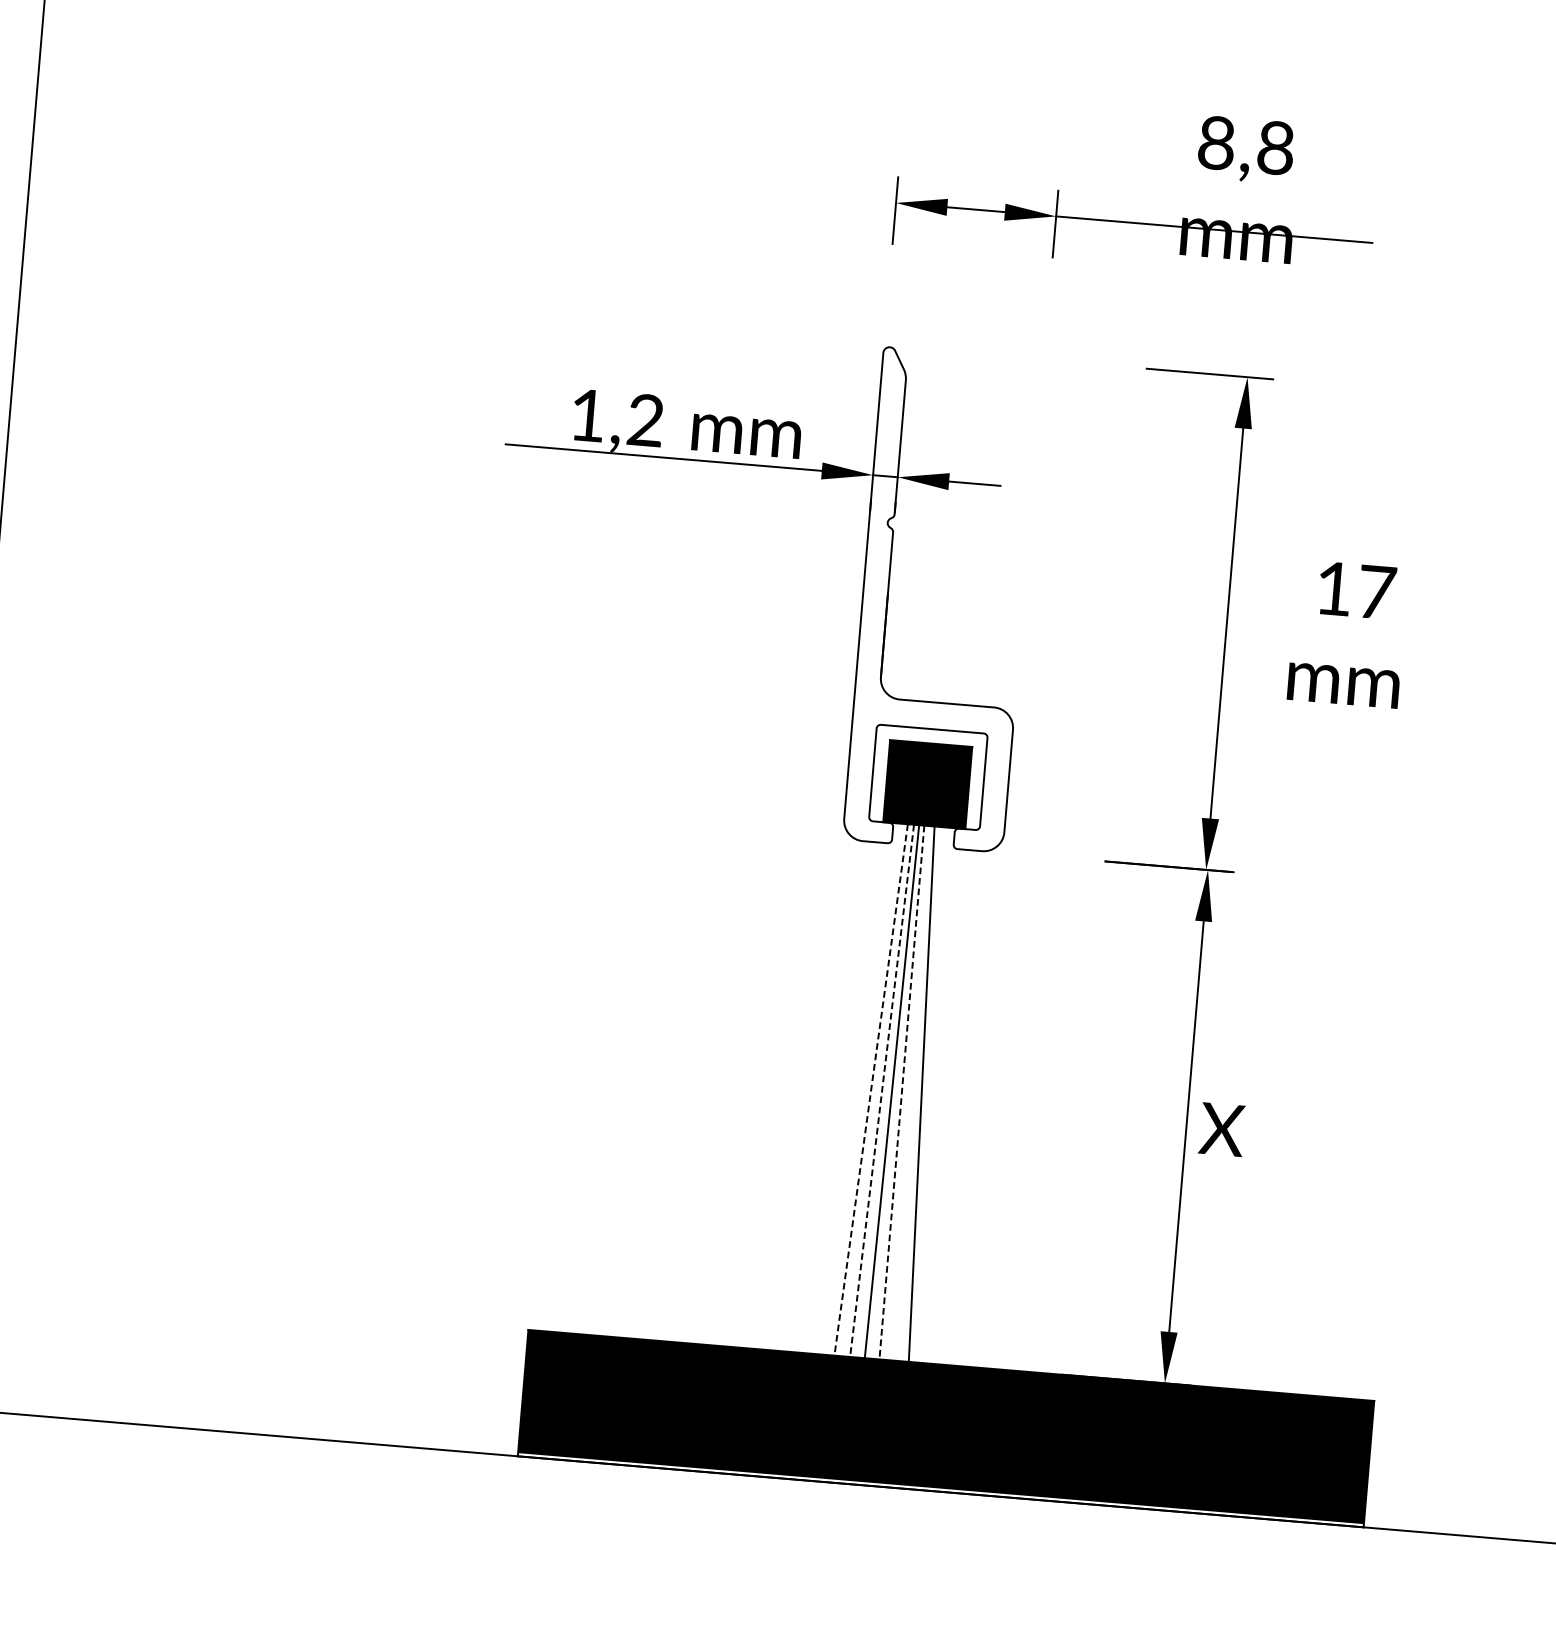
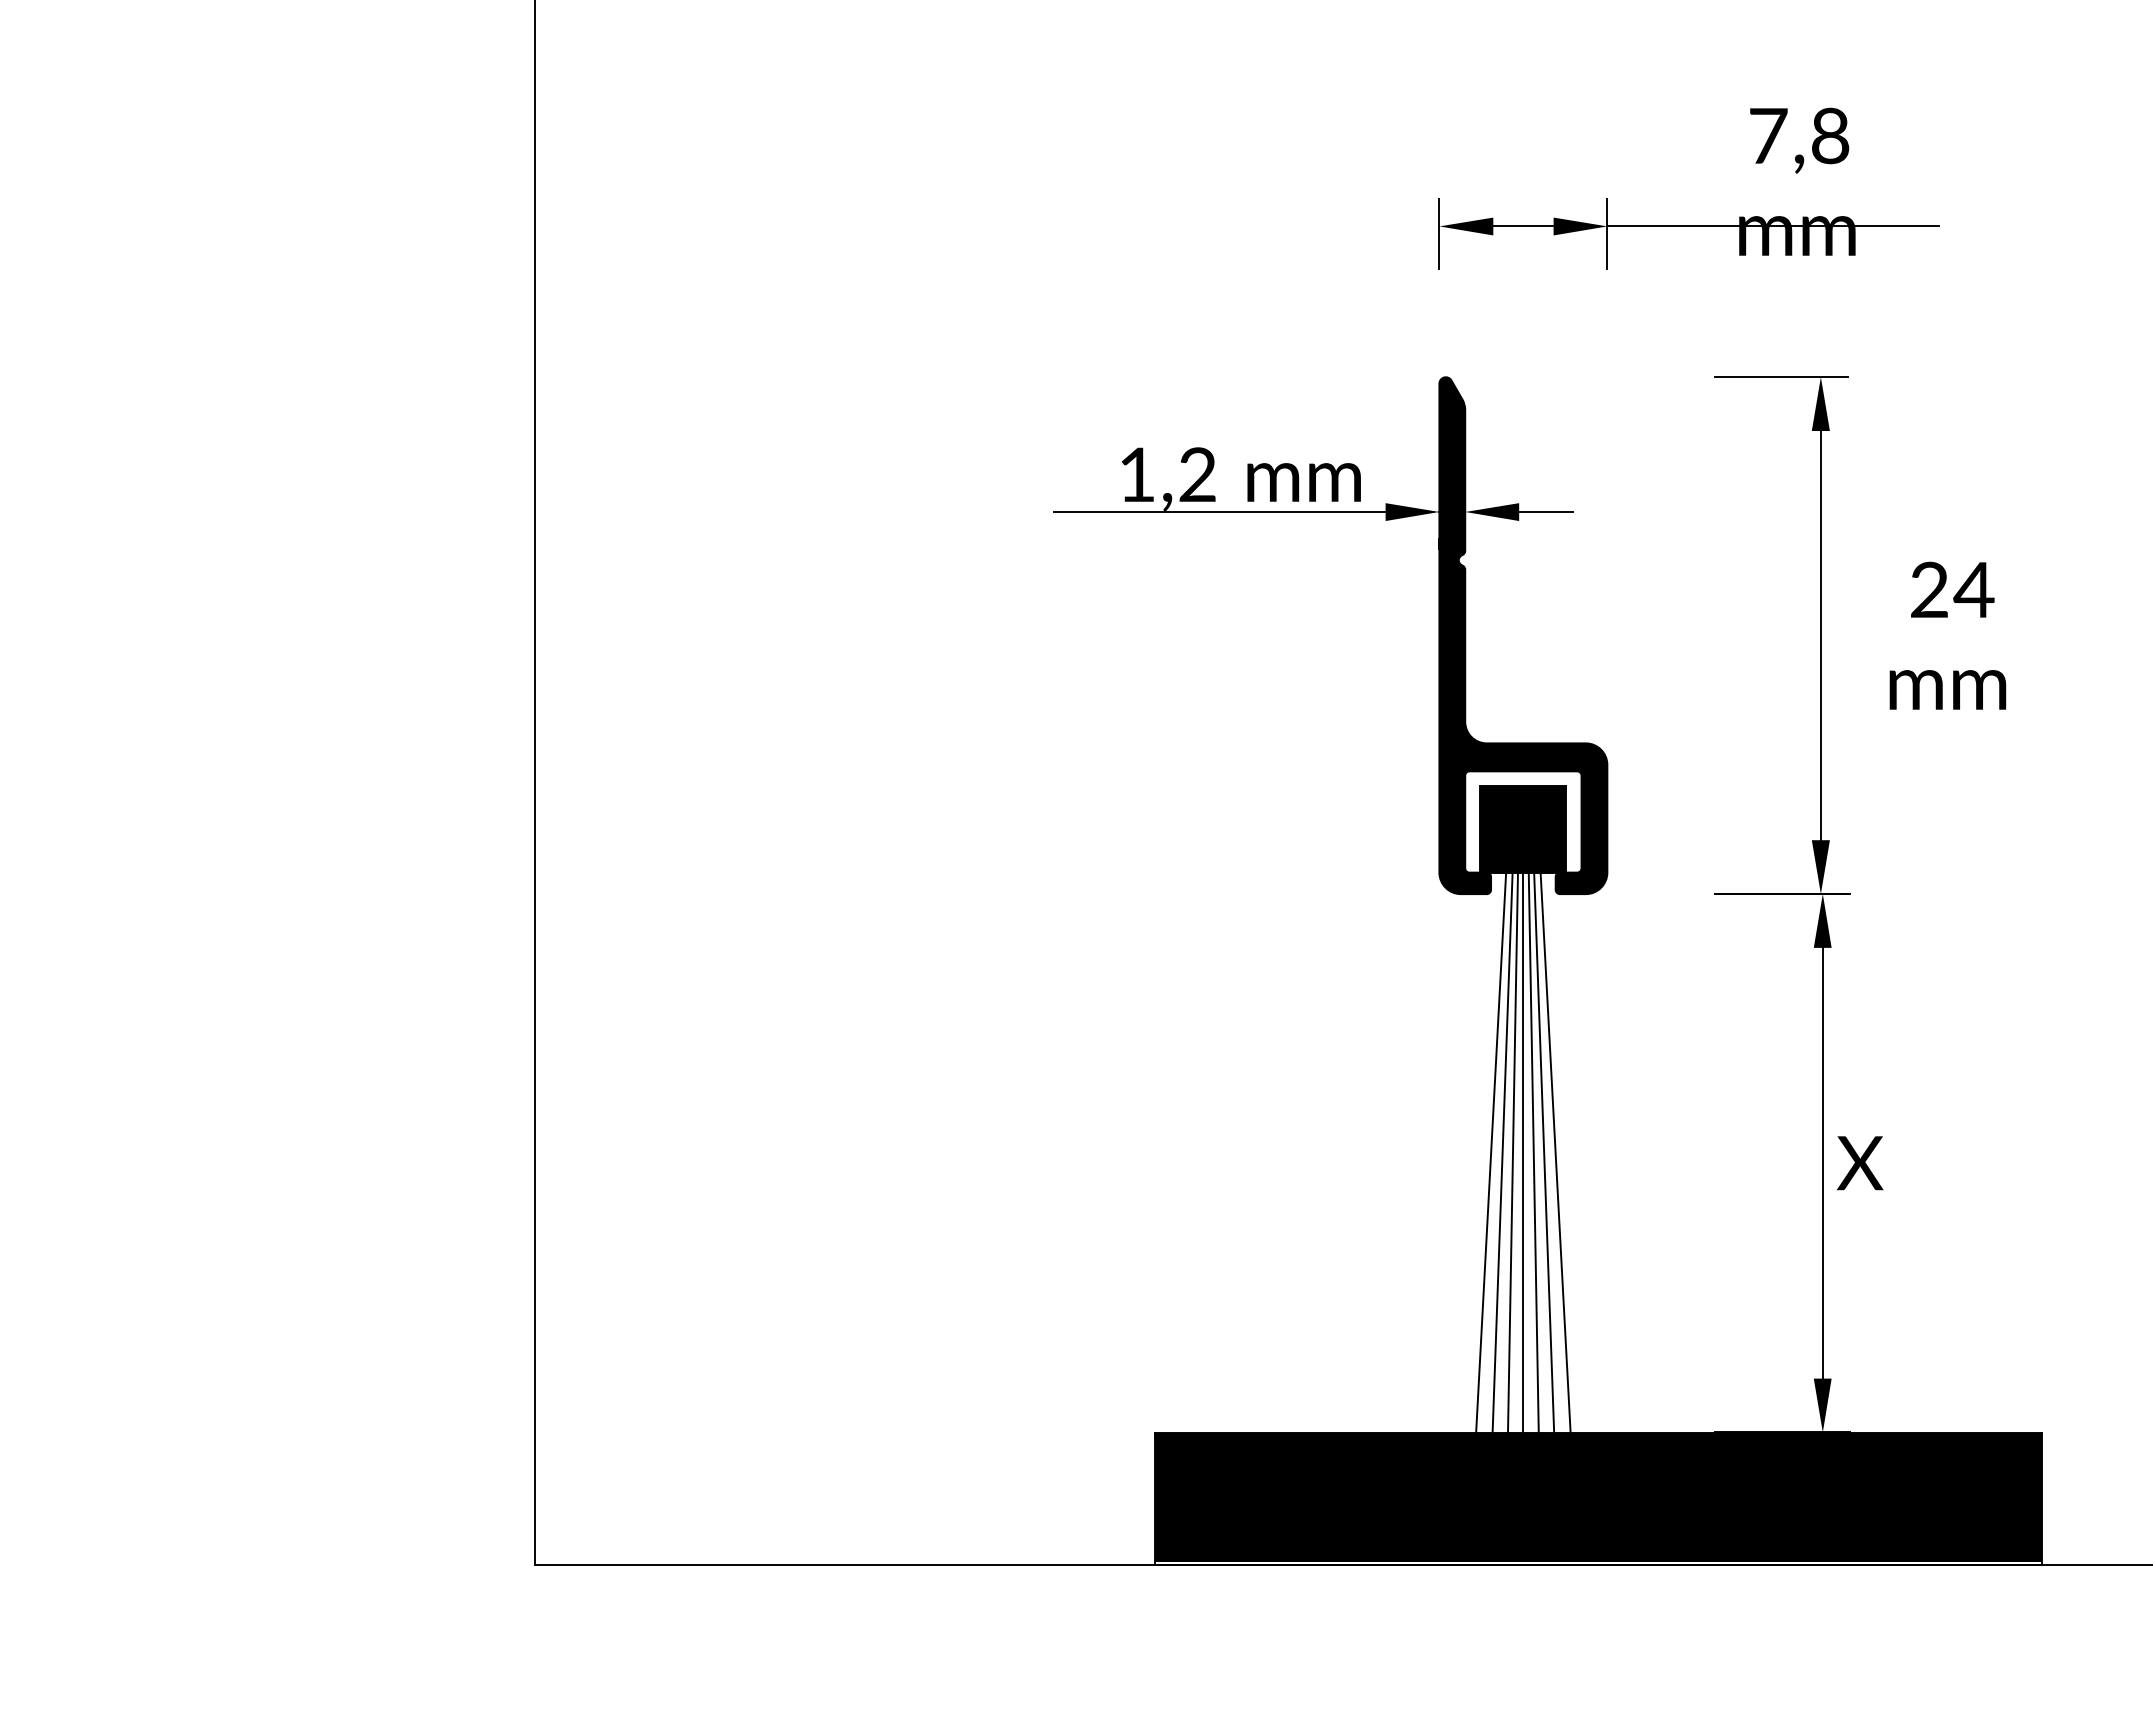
text: (1216, 142) -> (1768, 135), 8,8 -> 7,8
text: (1356, 590) -> (1952, 589), 17 -> 24
fill: (943, 599) -> (1523, 635), added
line: (871, 1090) -> (1491, 1153), dashed -> solid
line: (881, 1091) -> (1502, 1153), dashed -> solid
line: (902, 1092) -> (1523, 1152), dashed -> solid
line: (911, 1093) -> (1533, 1152), added
line: (932, 1095) -> (1555, 1152), added

